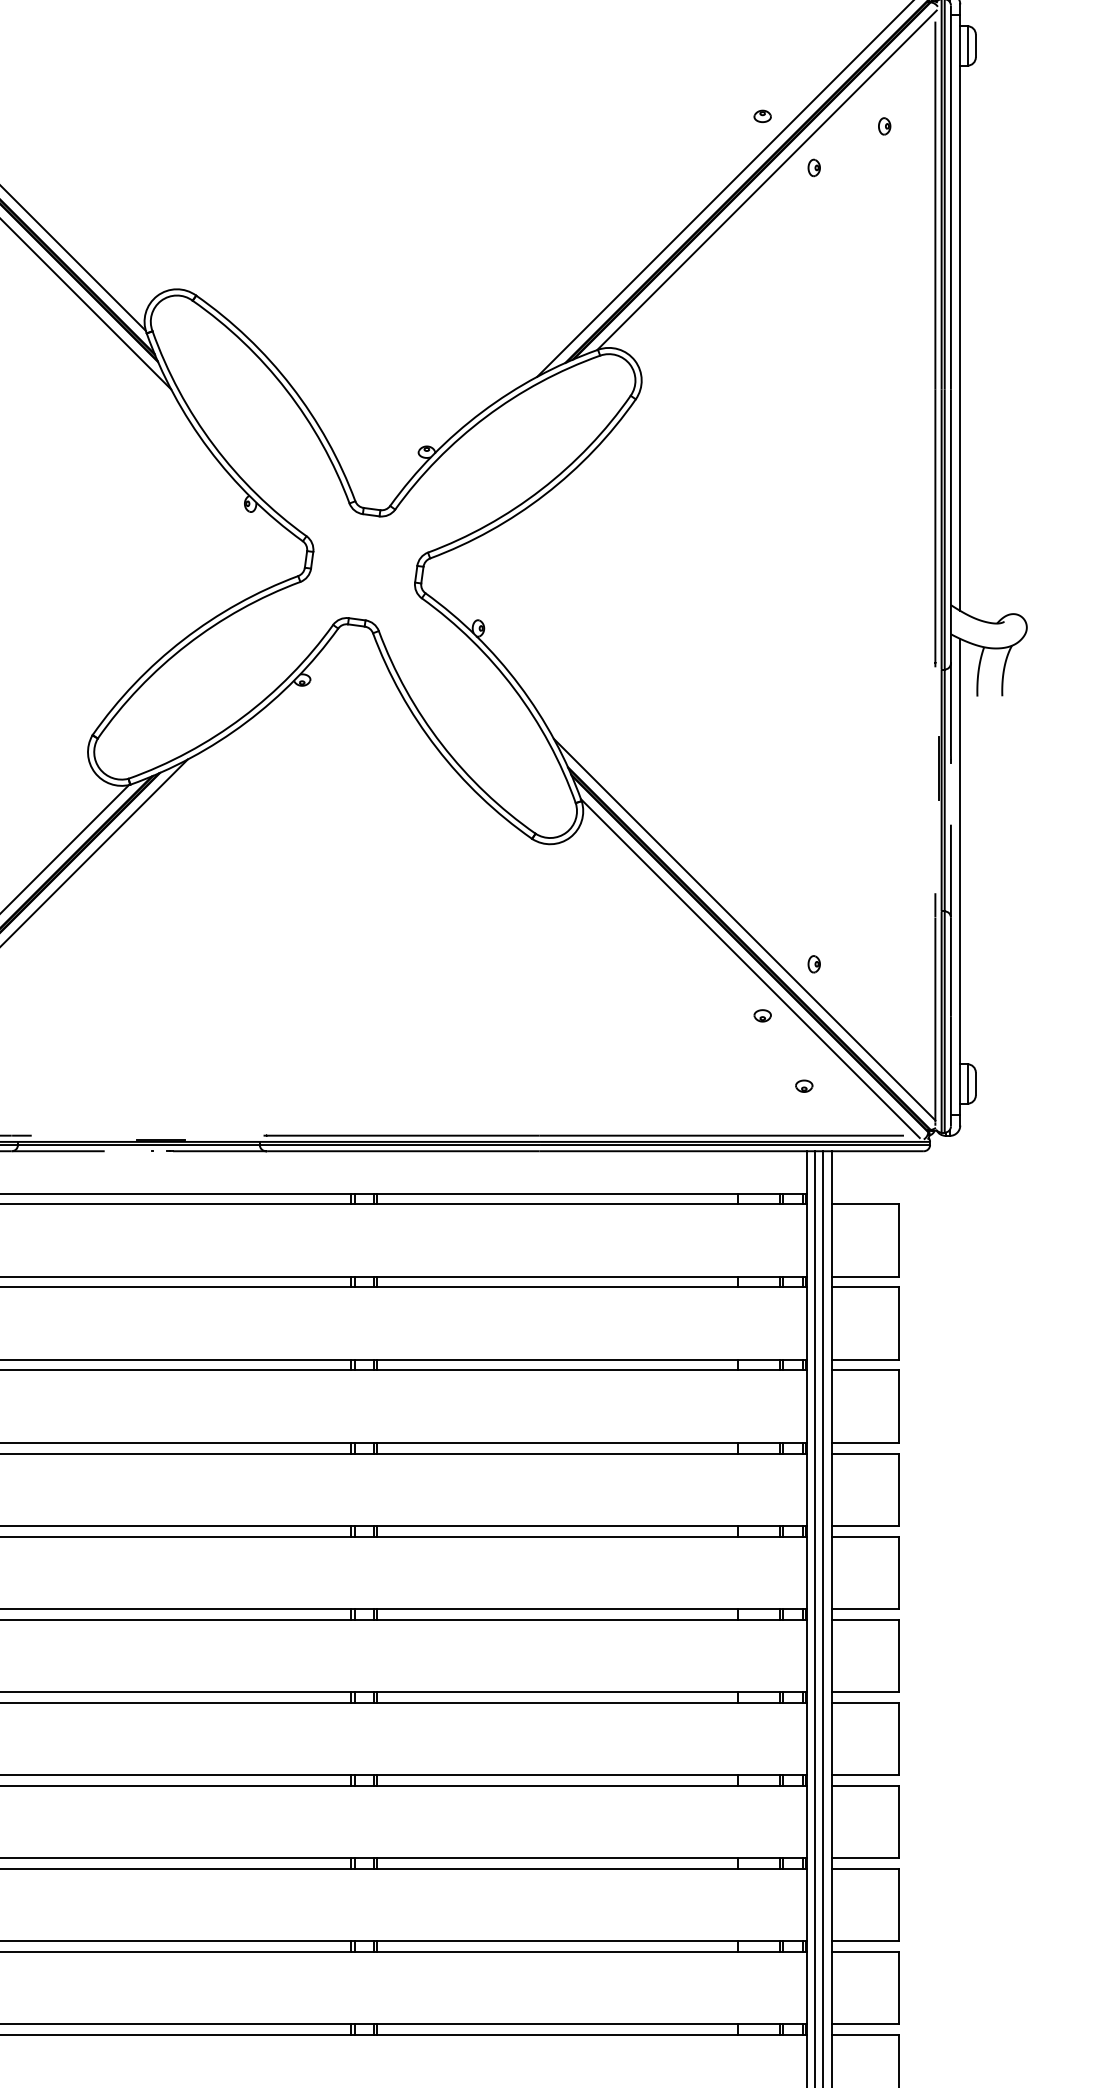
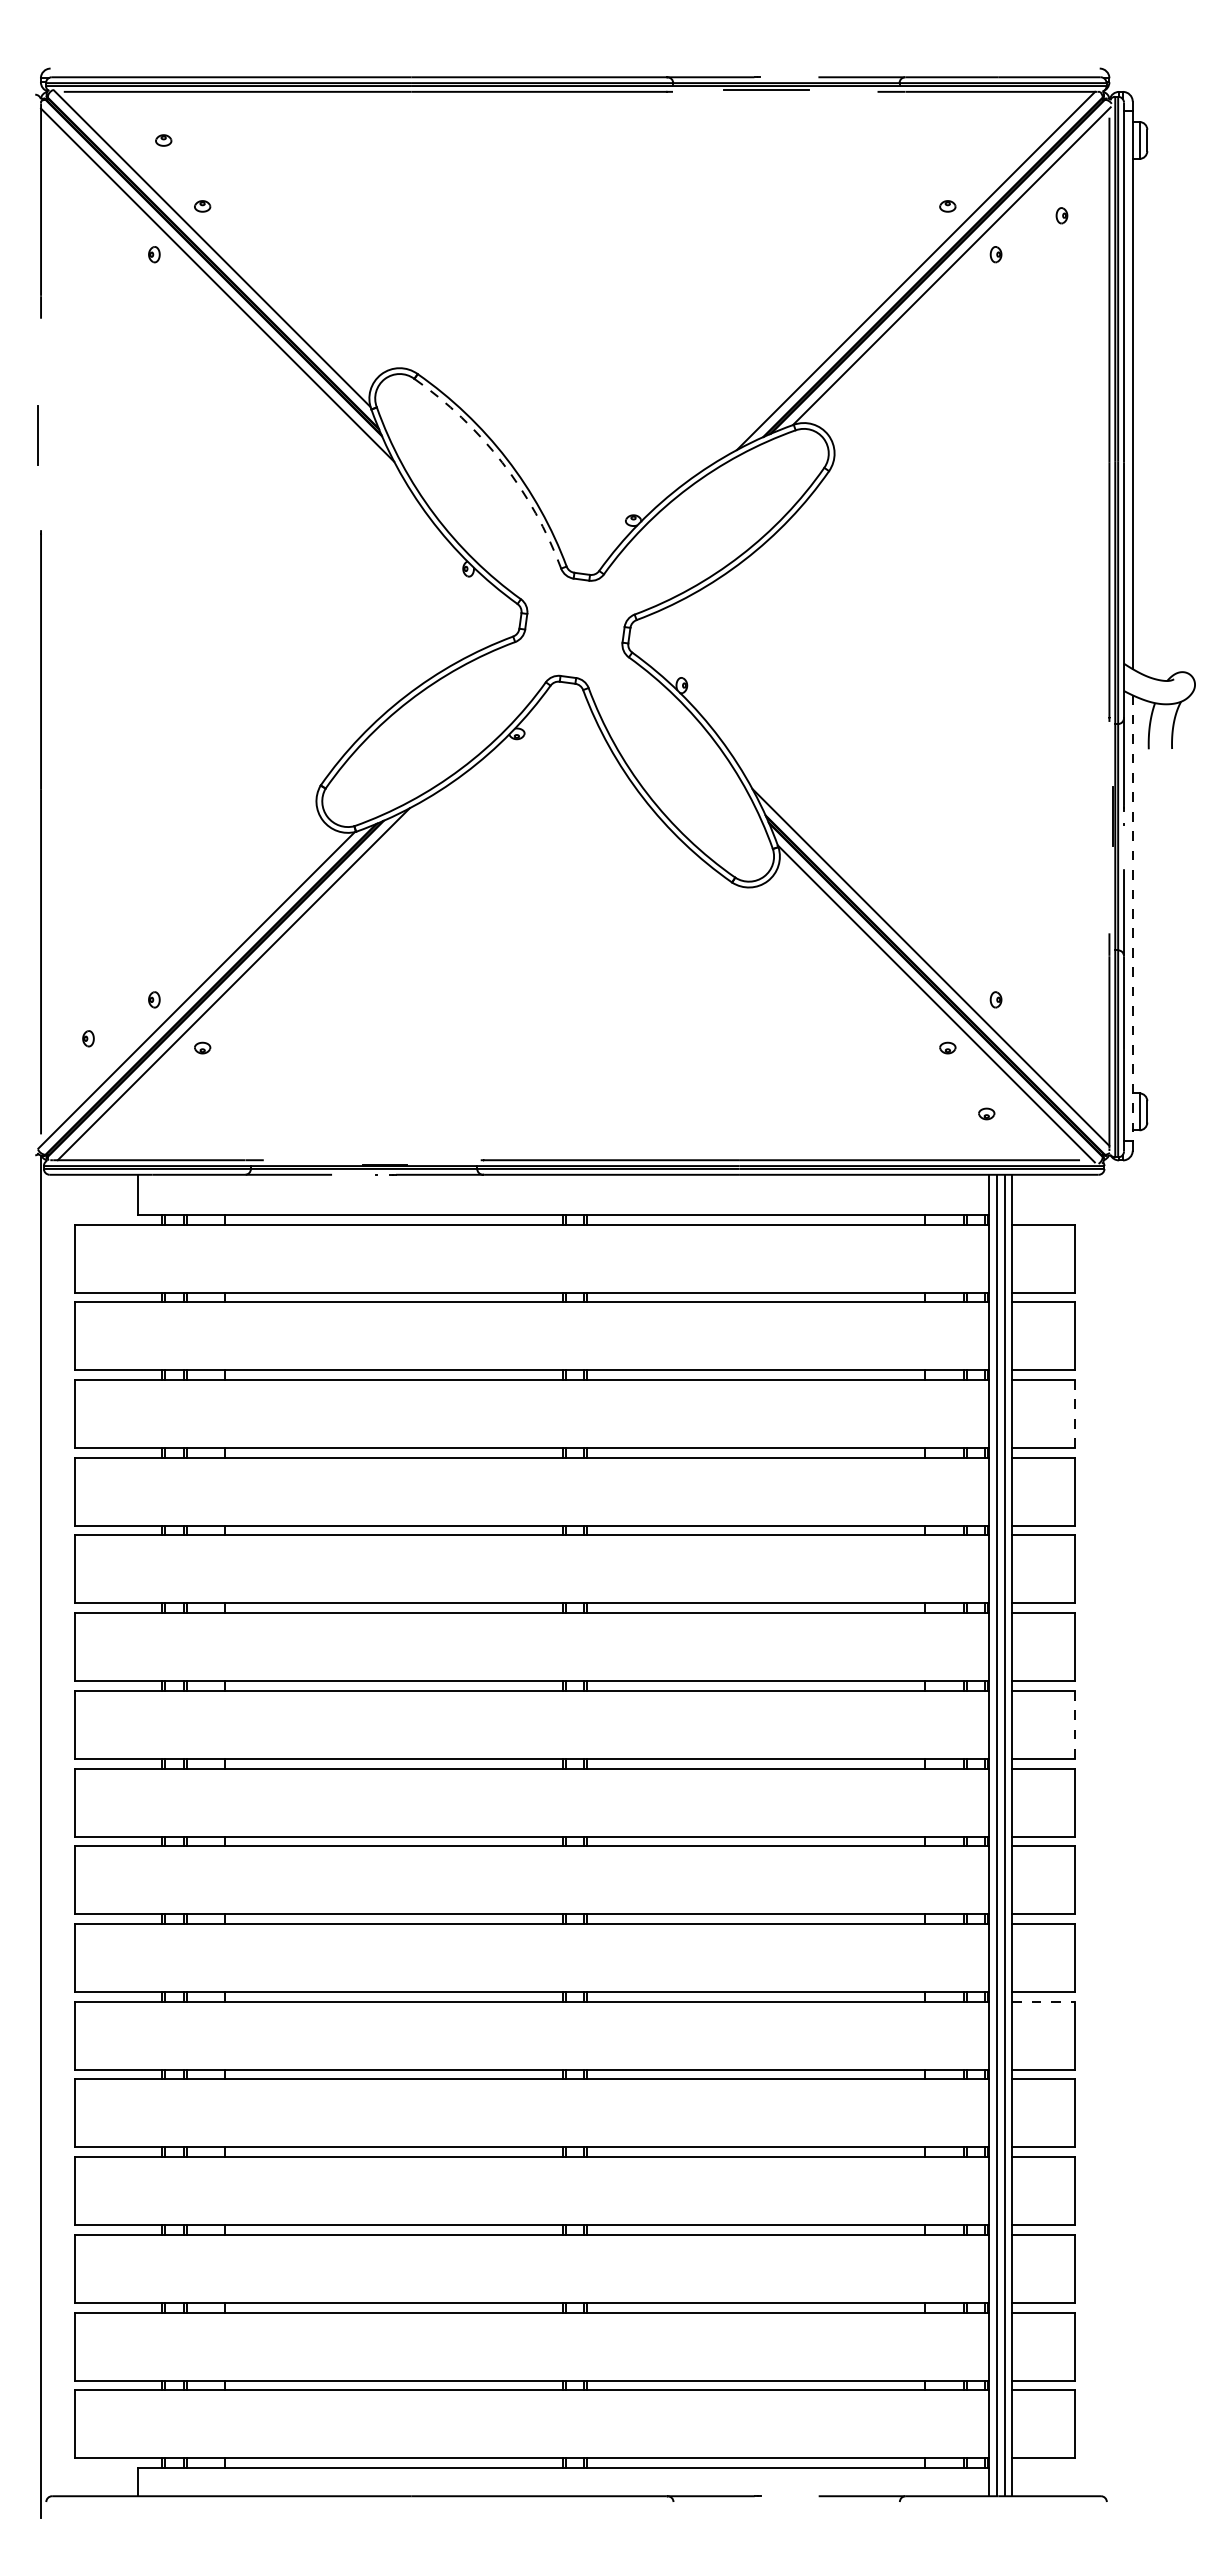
arc: (286, 390) -> (502, 462), solid -> dashed
line: (960, 877) -> (1132, 918), solid -> dashed
line: (899, 1406) -> (1075, 1413), solid -> dashed
line: (899, 1738) -> (1075, 1724), solid -> dashed
line: (864, 2034) -> (1043, 2001), solid -> dashed

